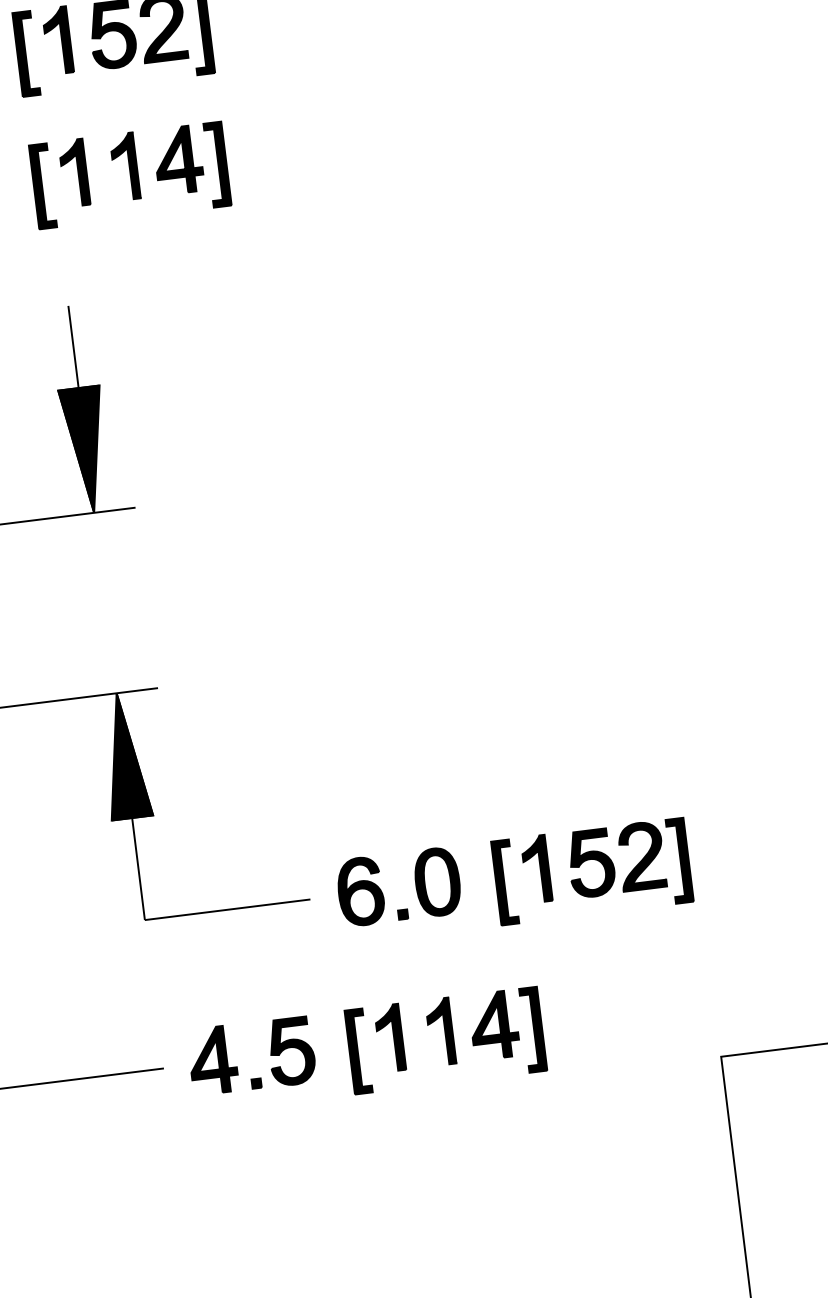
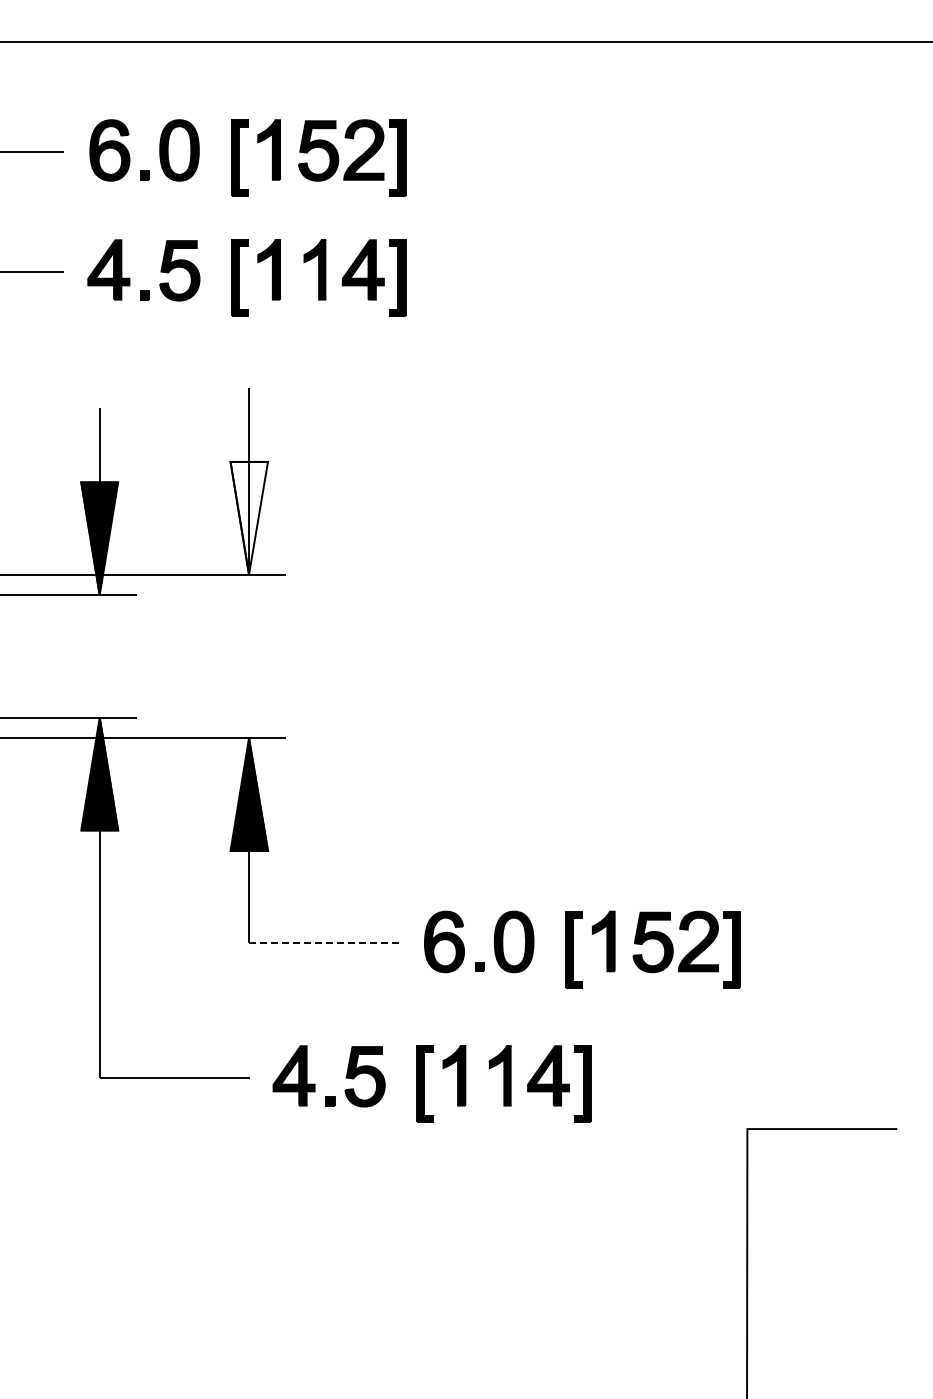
fill: (86, 449) -> (249, 517), removed
line: (227, 910) -> (323, 943), solid -> dashed

